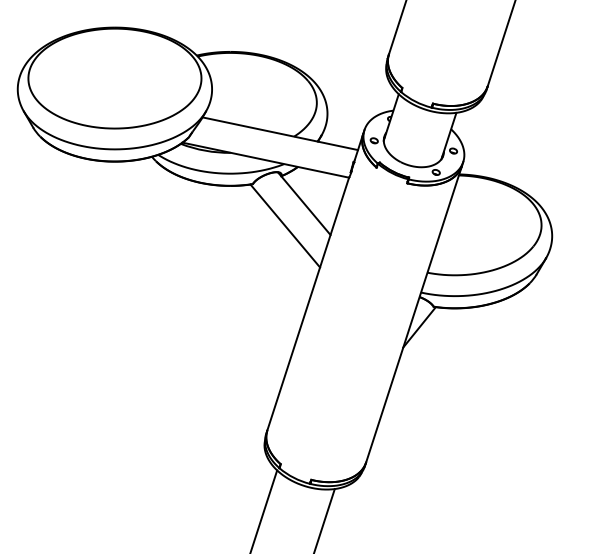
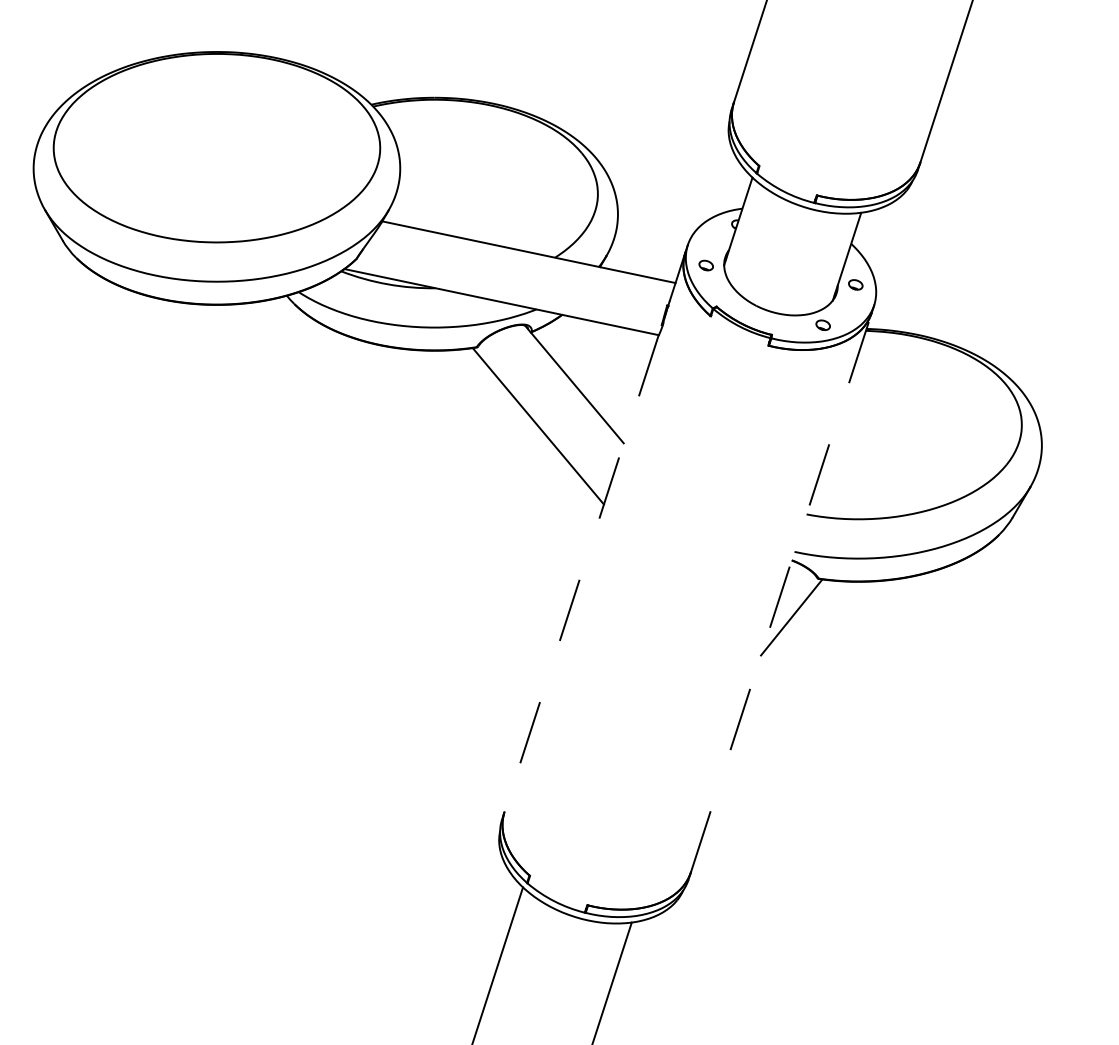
line: (308, 304) -> (582, 574), solid -> dashed
line: (414, 314) -> (782, 593), solid -> dashed

